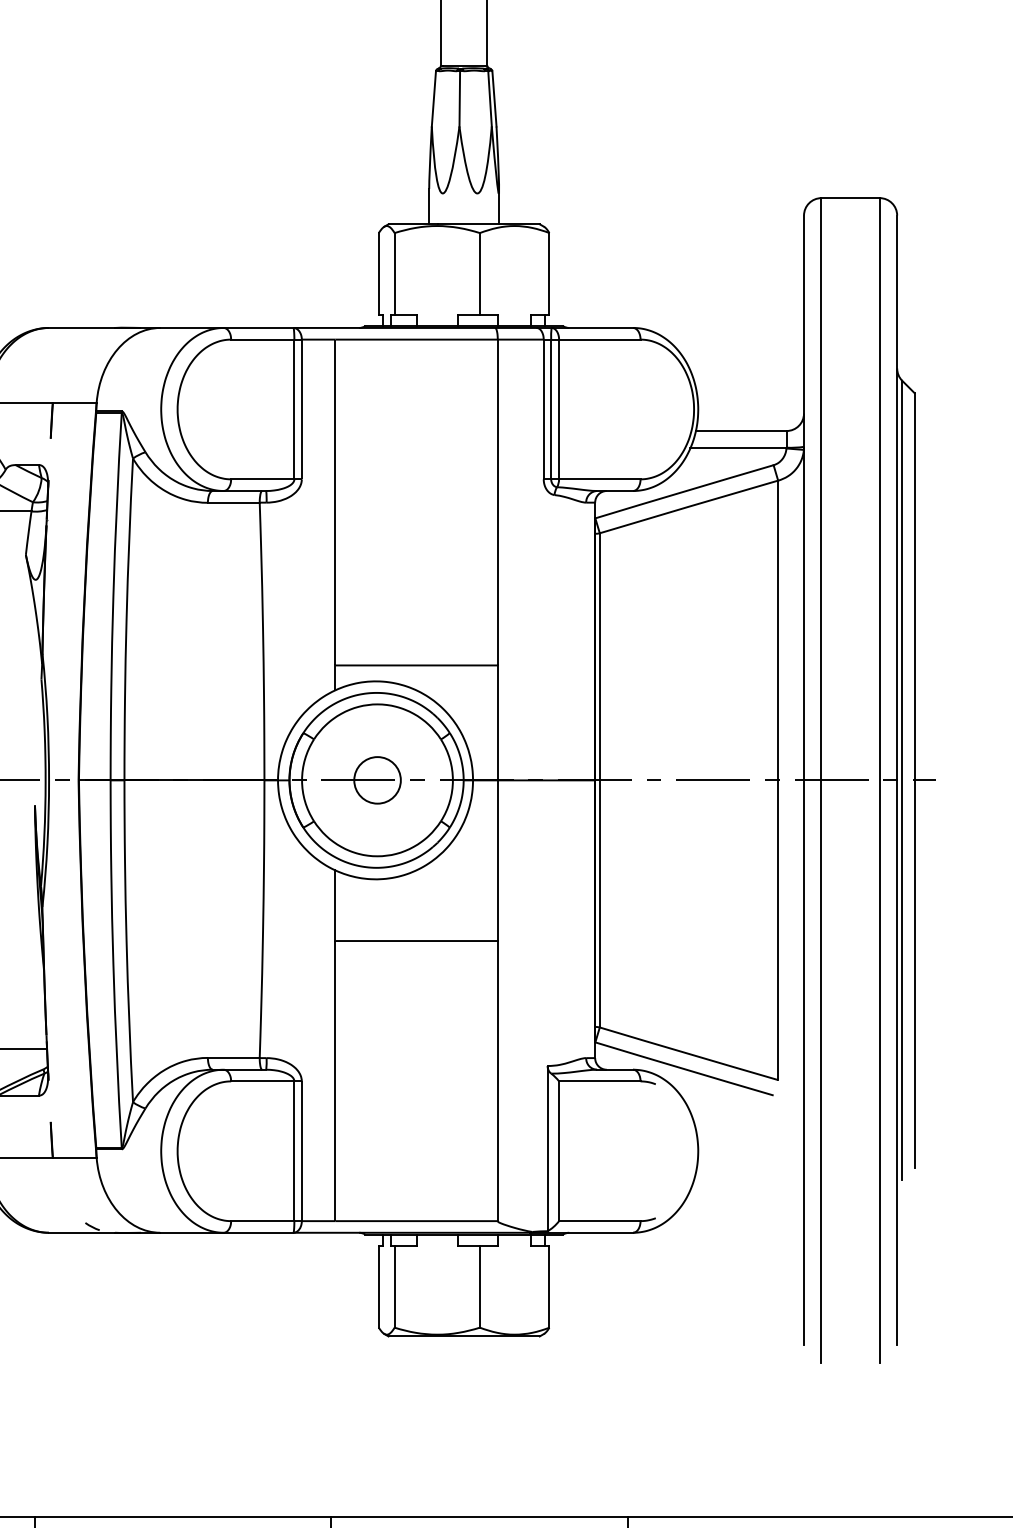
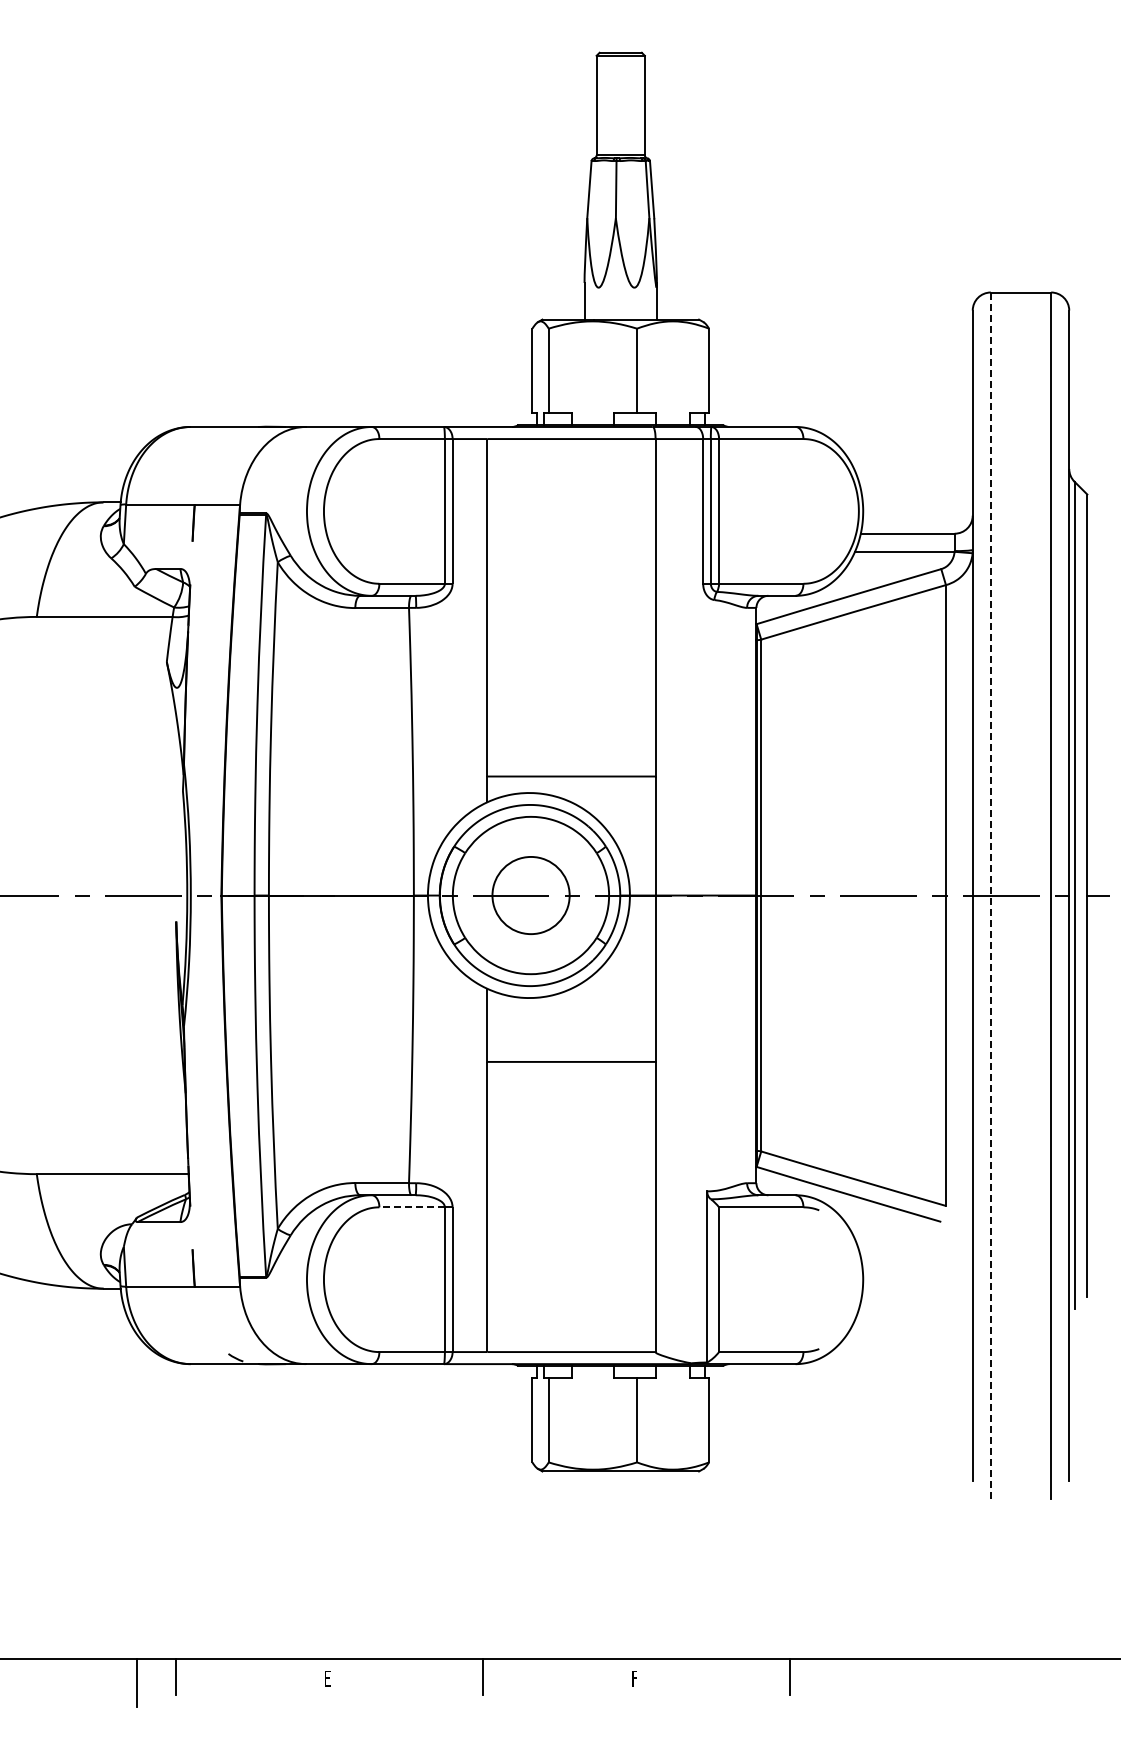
circle: (377, 780) -> (530, 895), size x1.6
line: (821, 781) -> (990, 896), solid -> dashed
line: (263, 1081) -> (412, 1207), solid -> dashed

